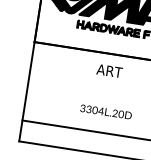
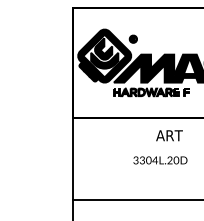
text: (109, 70) -> (169, 135), moved
text: (106, 112) -> (160, 160), moved

